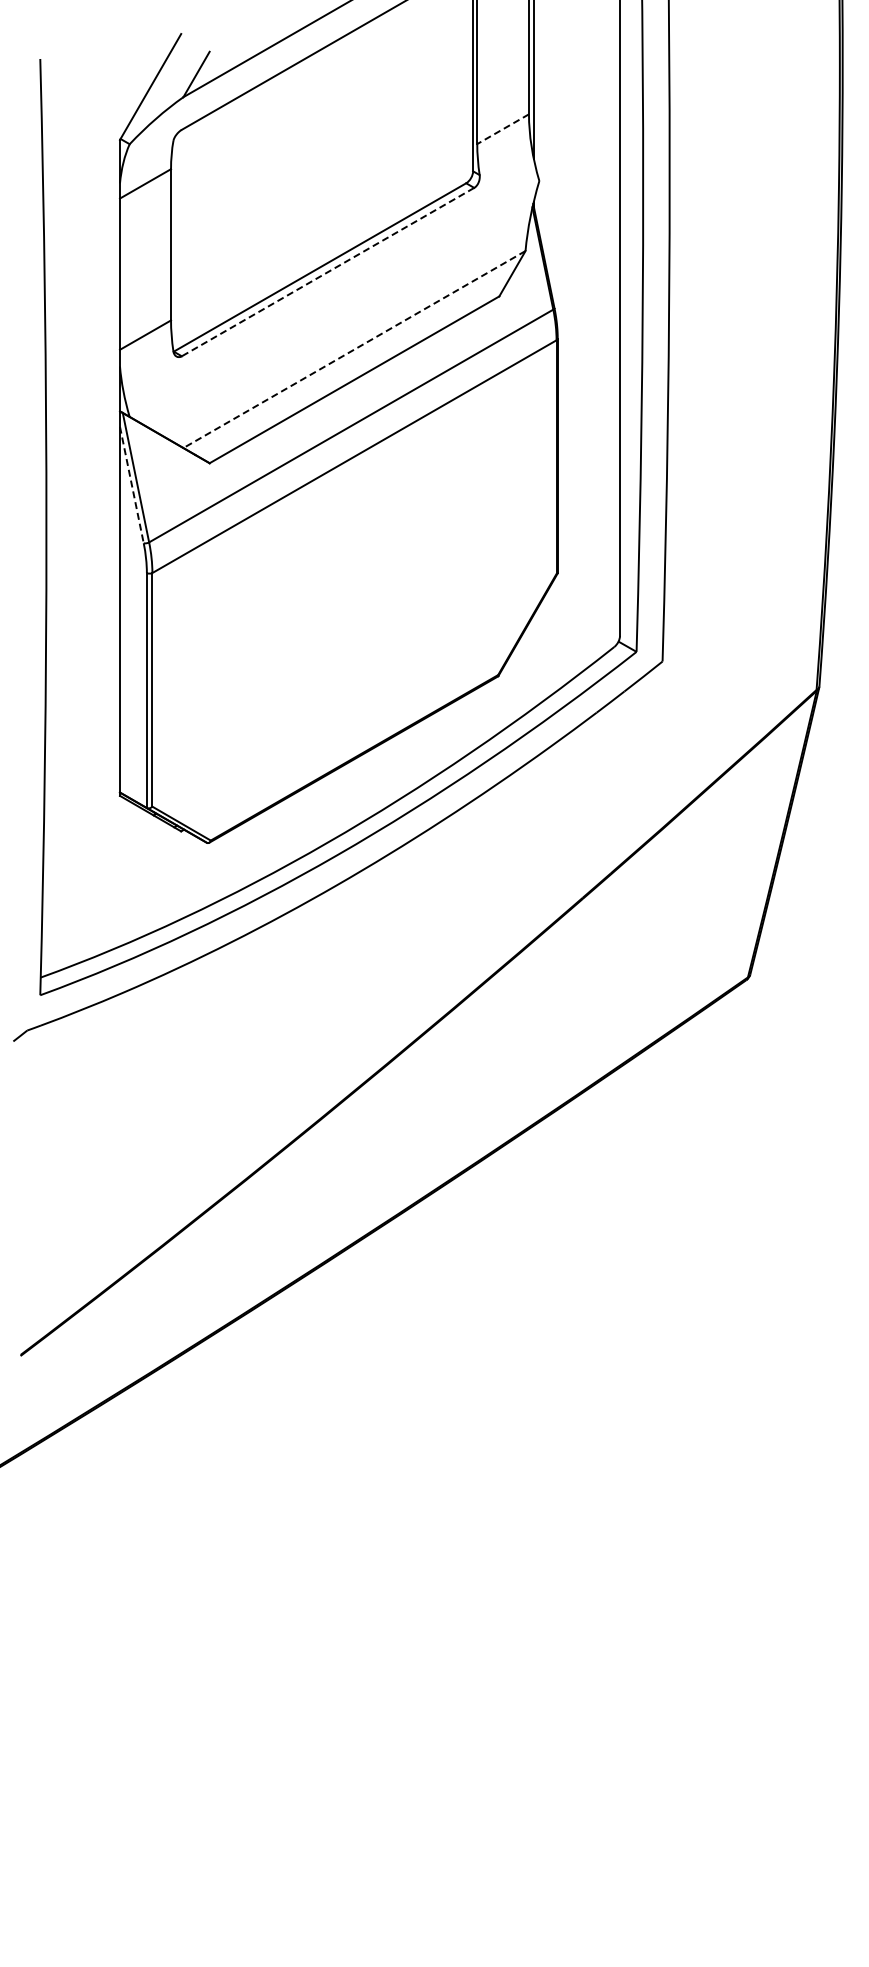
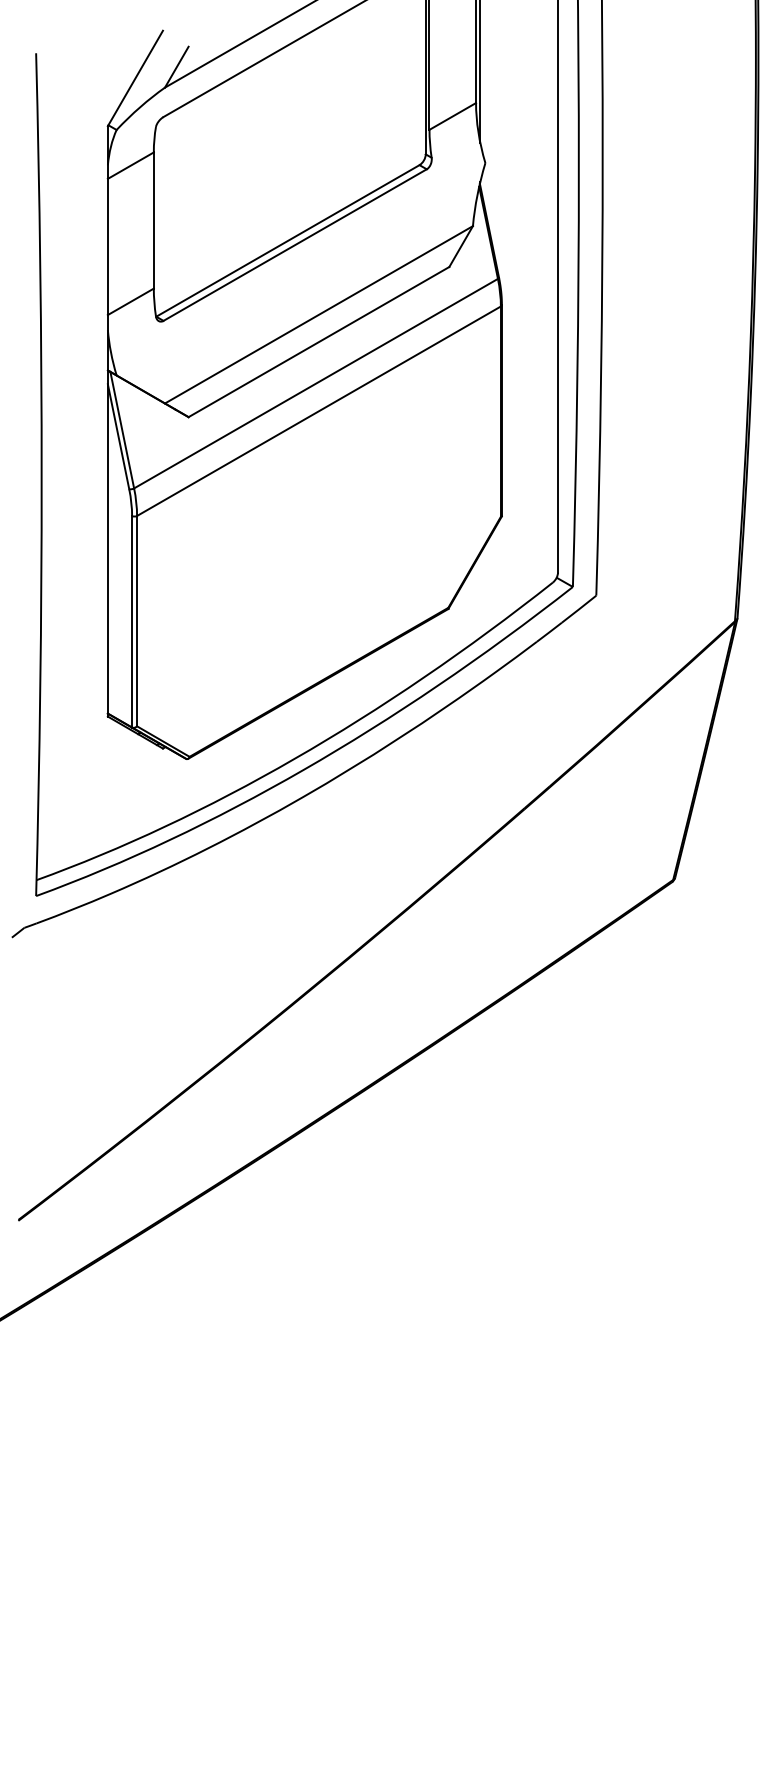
line: (503, 129) -> (453, 116), dashed -> solid
line: (328, 272) -> (295, 245), dashed -> solid
line: (354, 349) -> (318, 314), dashed -> solid
line: (131, 485) -> (118, 437), dashed -> solid

